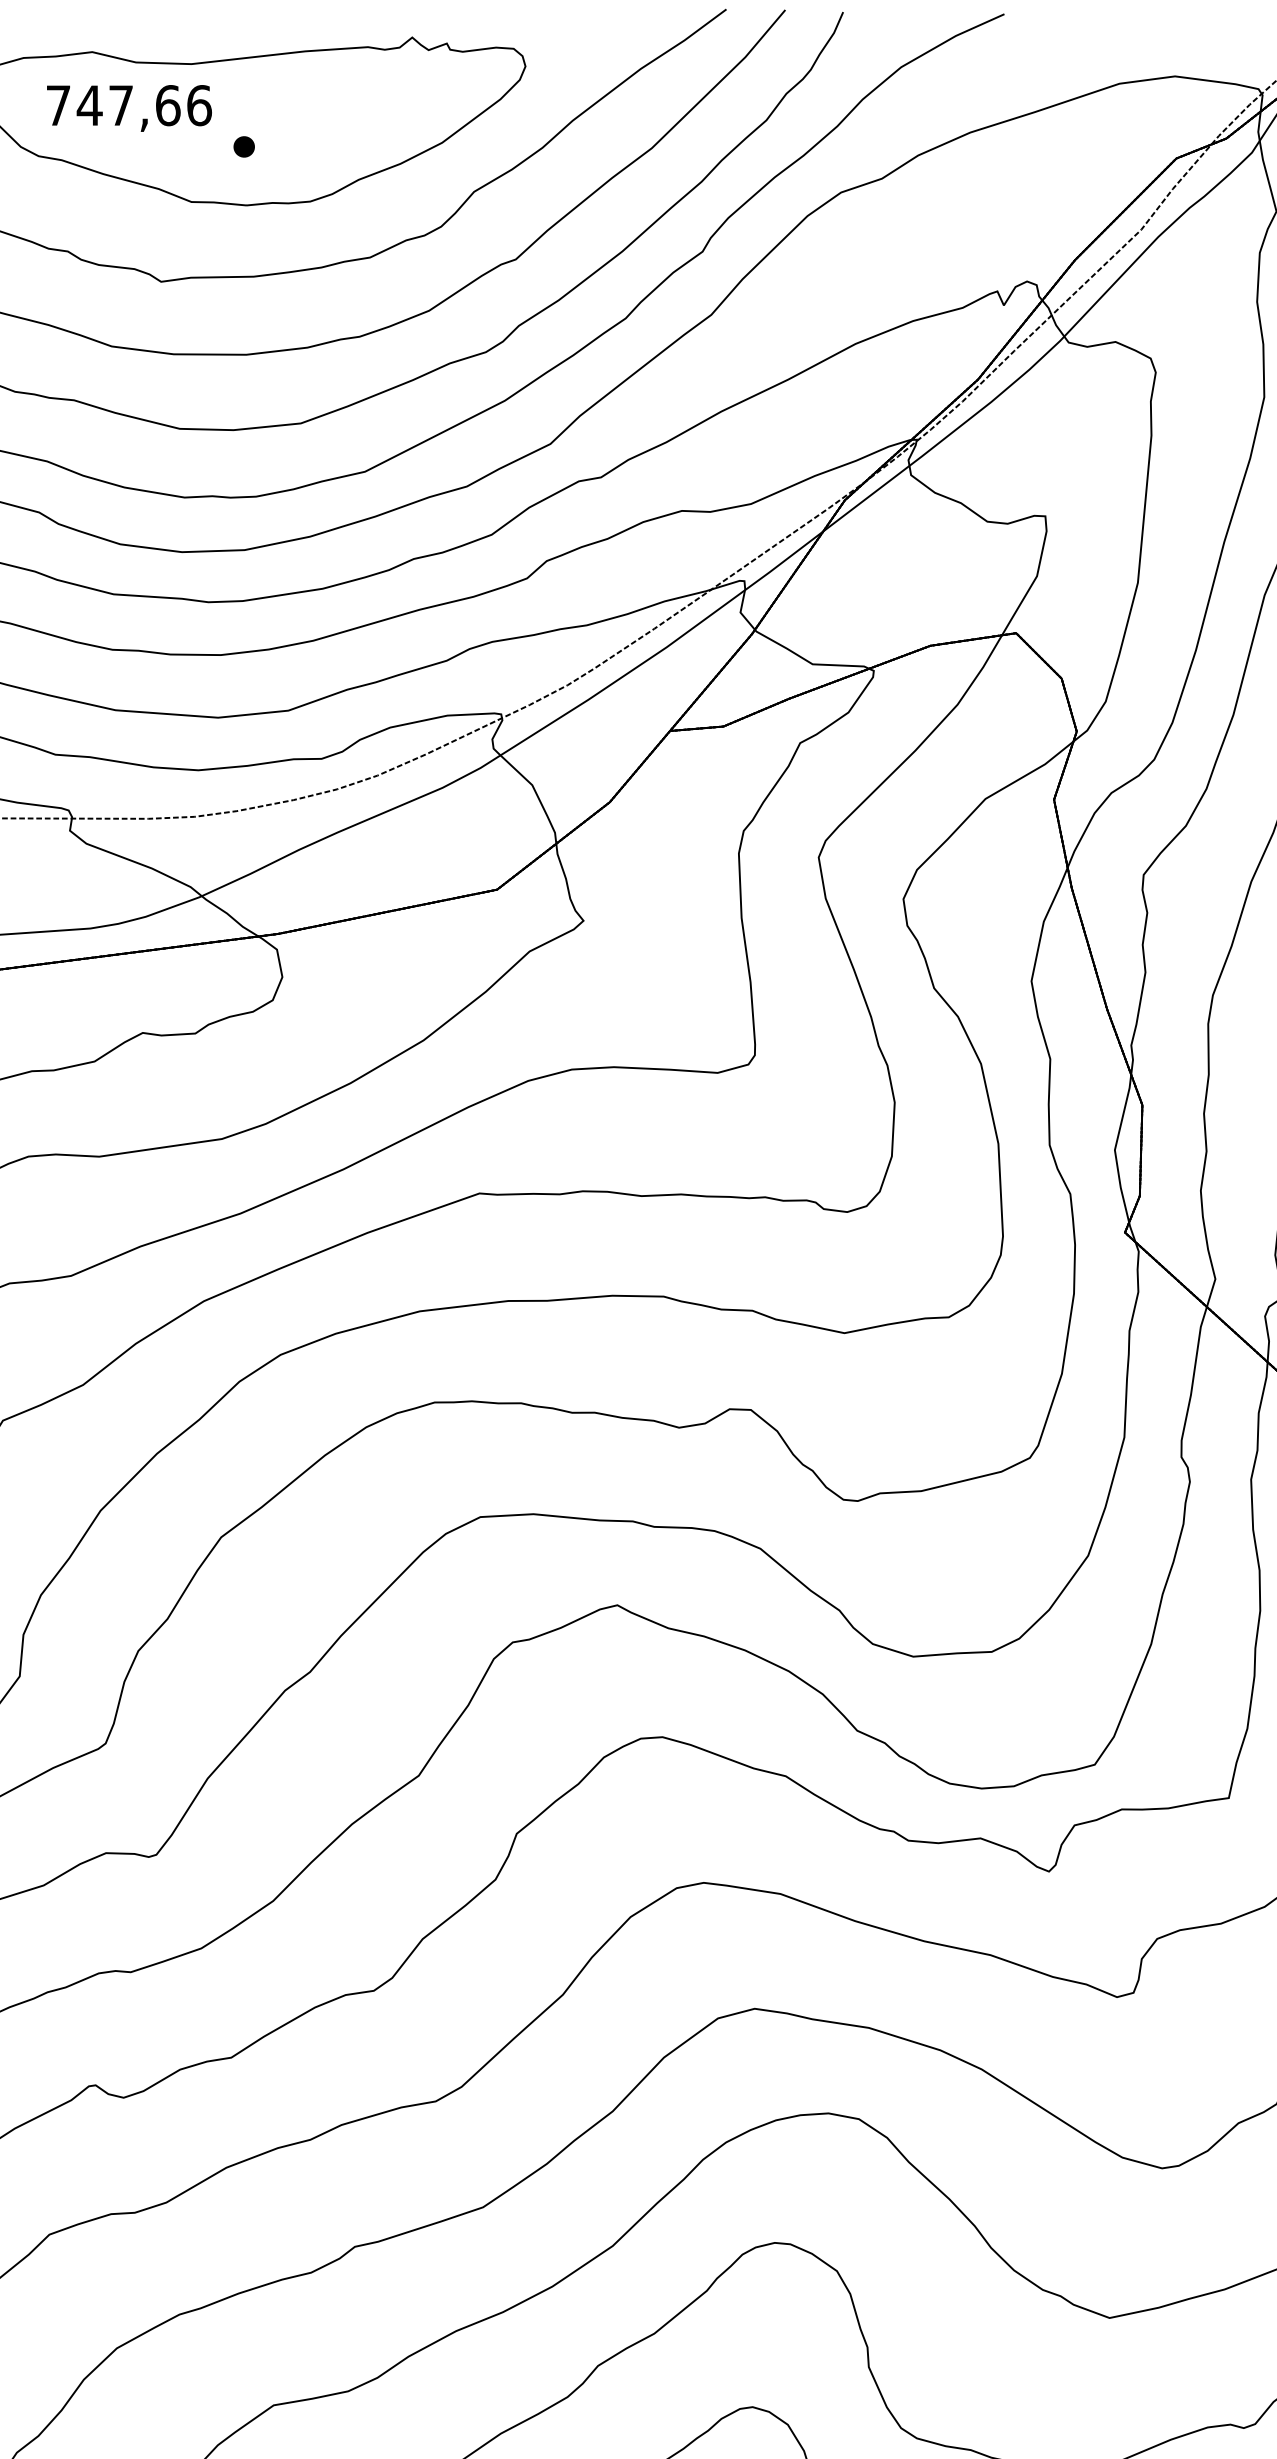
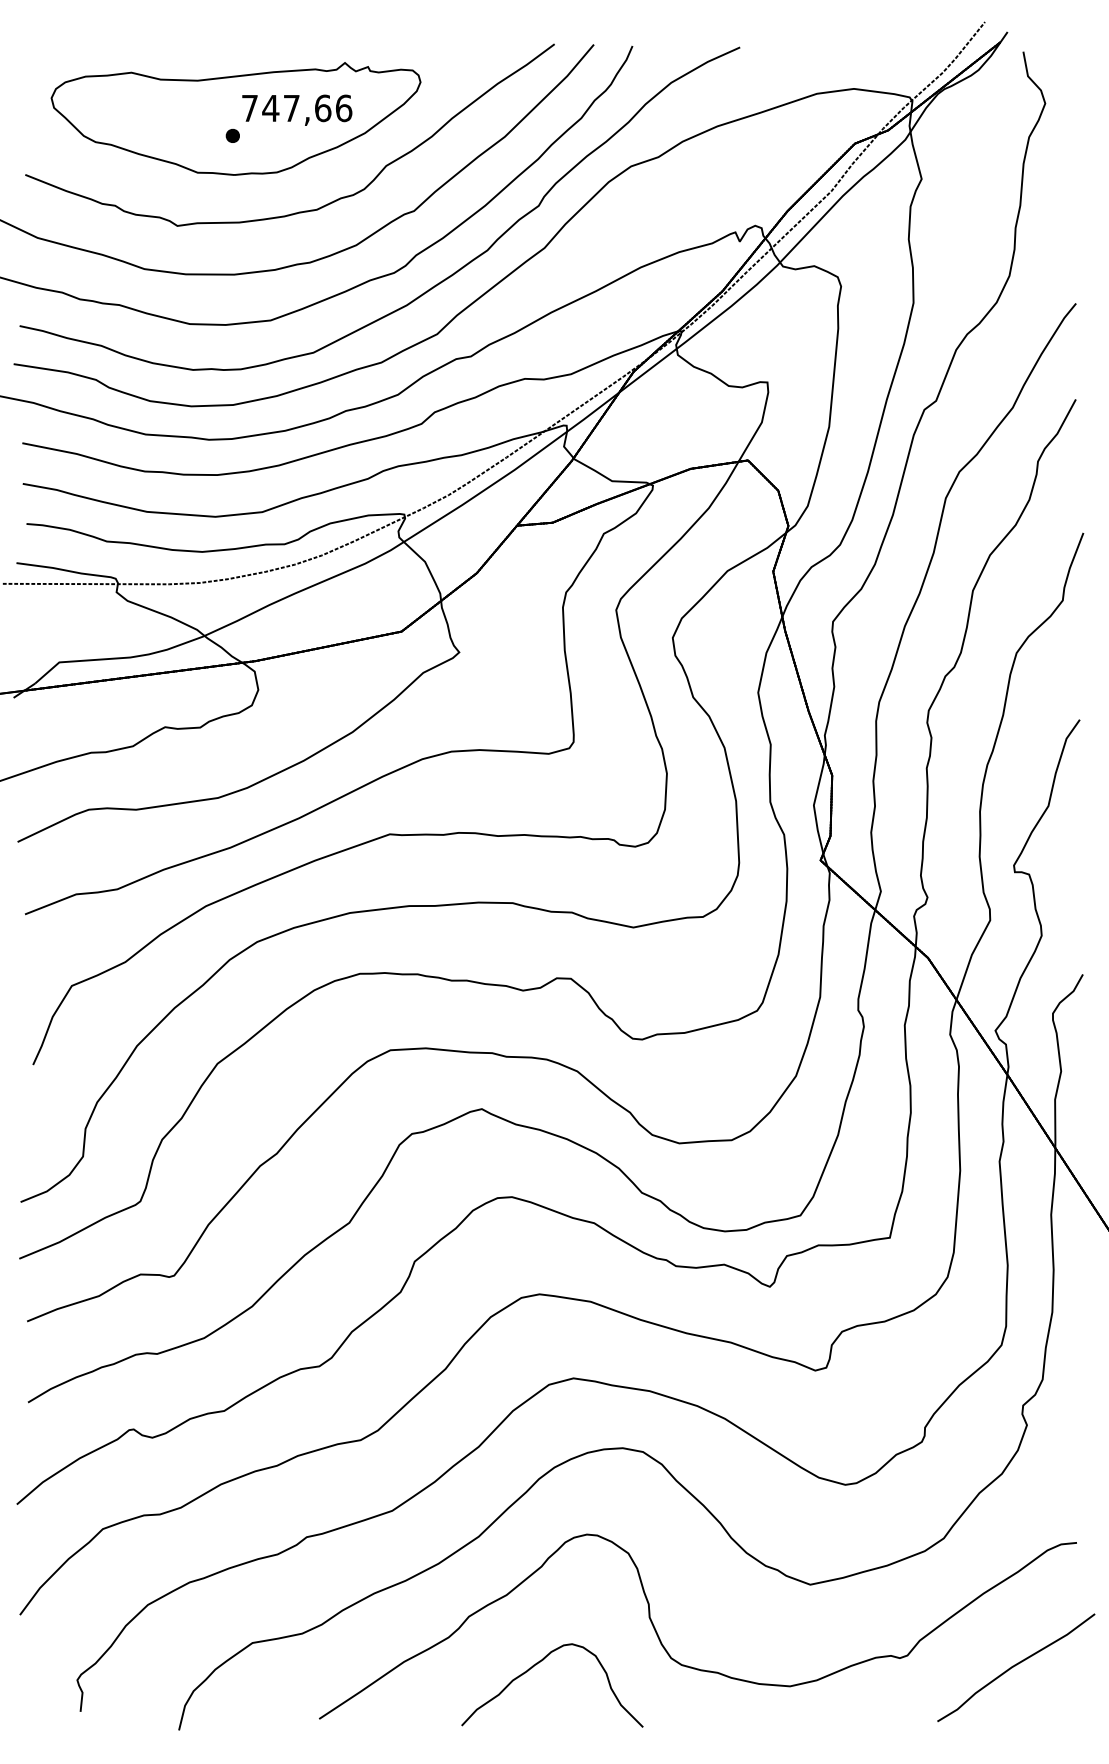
text: (129, 107) -> (297, 109), moved

